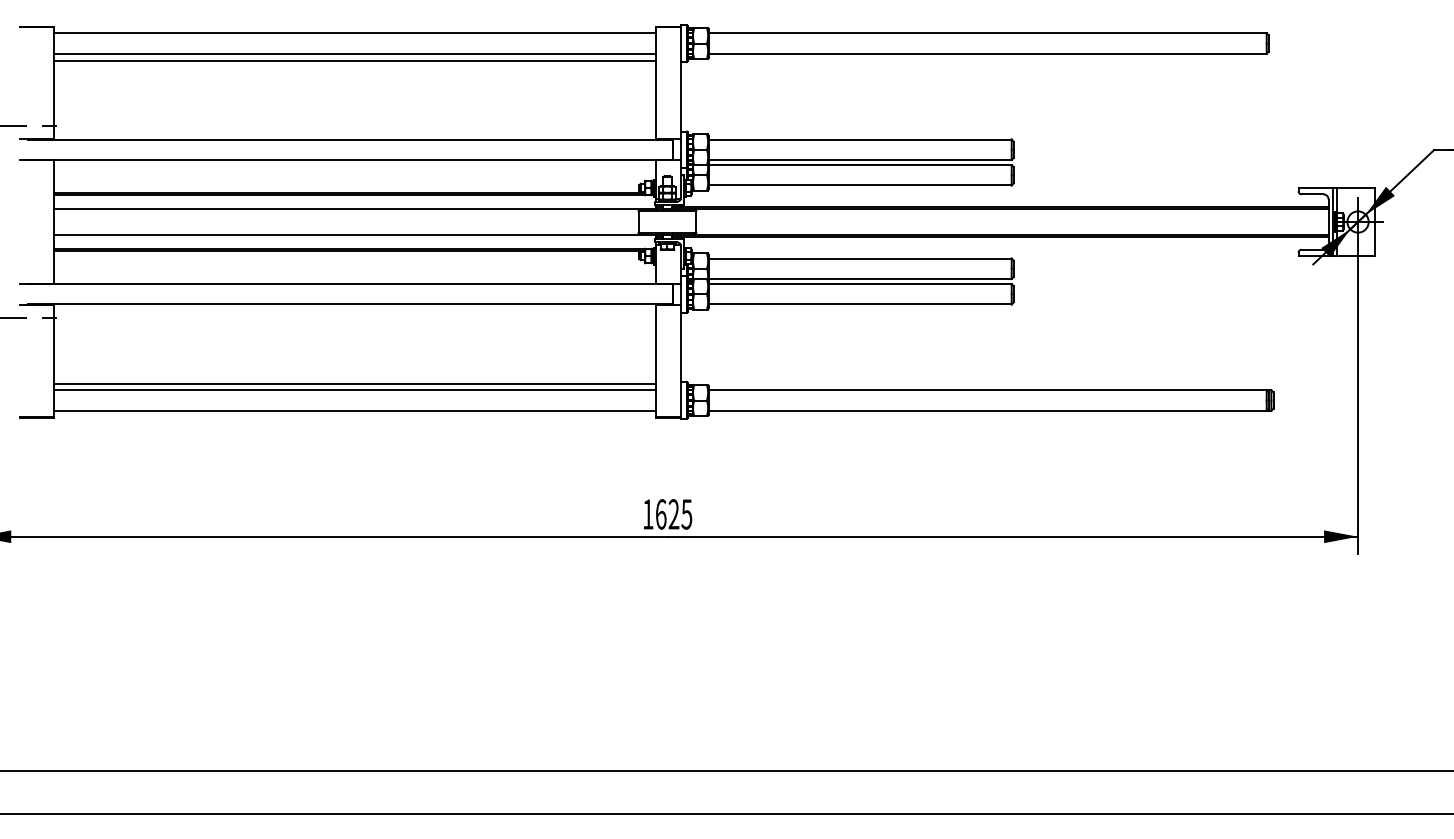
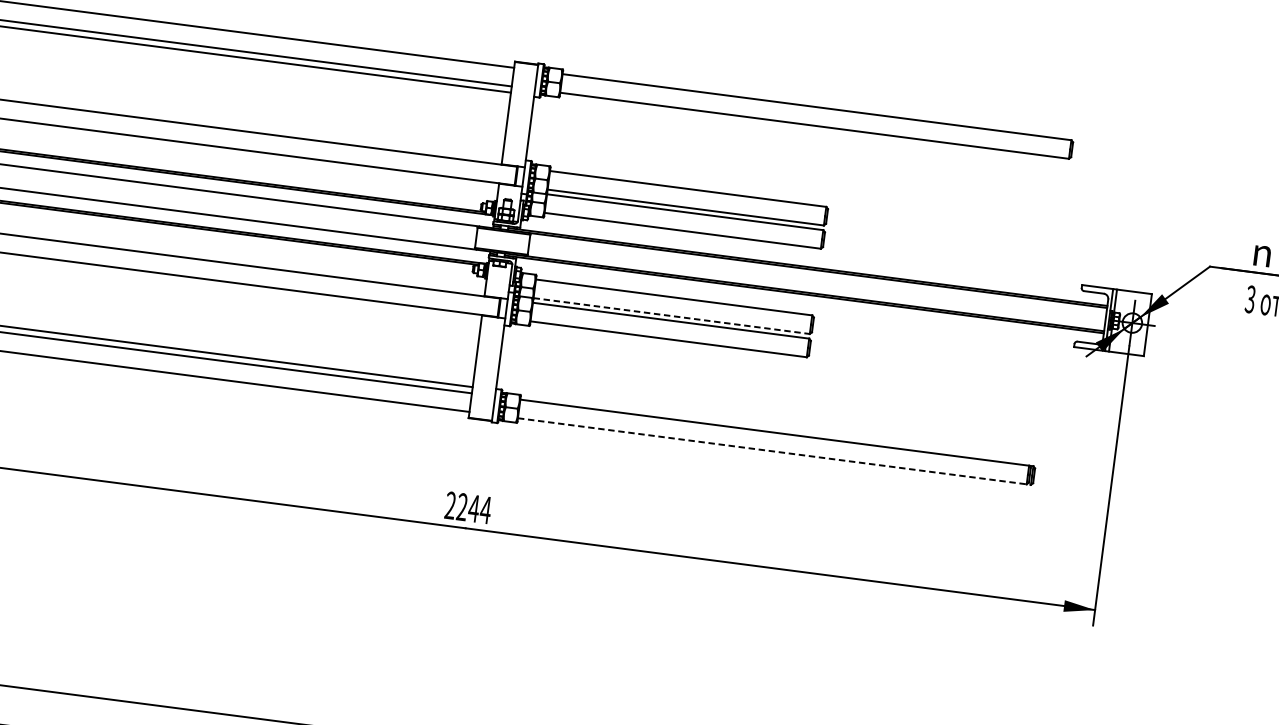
line: (860, 278) -> (672, 315), solid -> dashed
line: (990, 410) -> (774, 451), solid -> dashed
text: (667, 514) -> (468, 507), 1625 -> 2244

